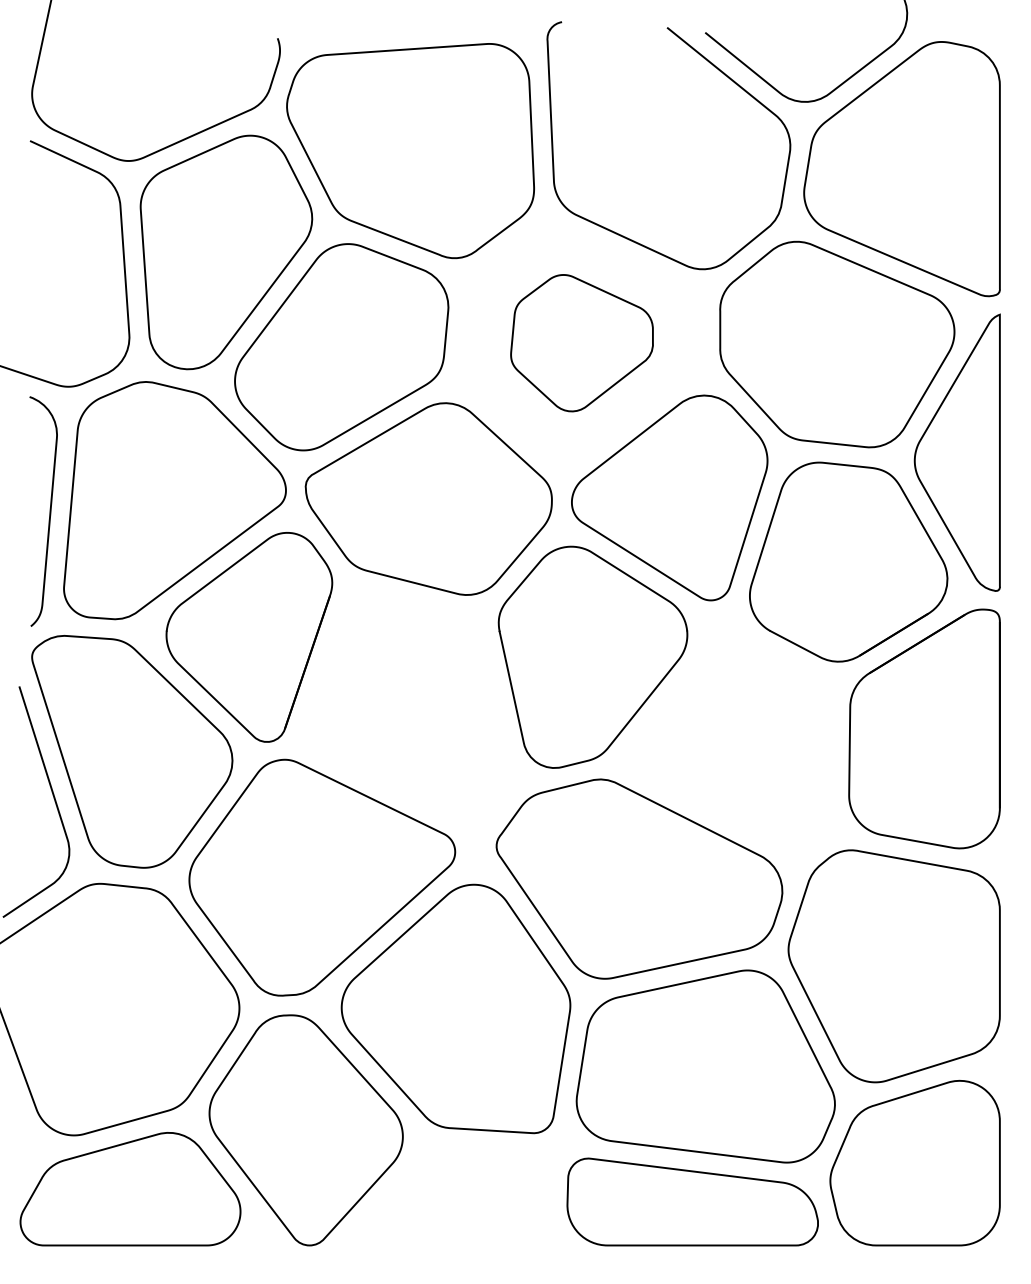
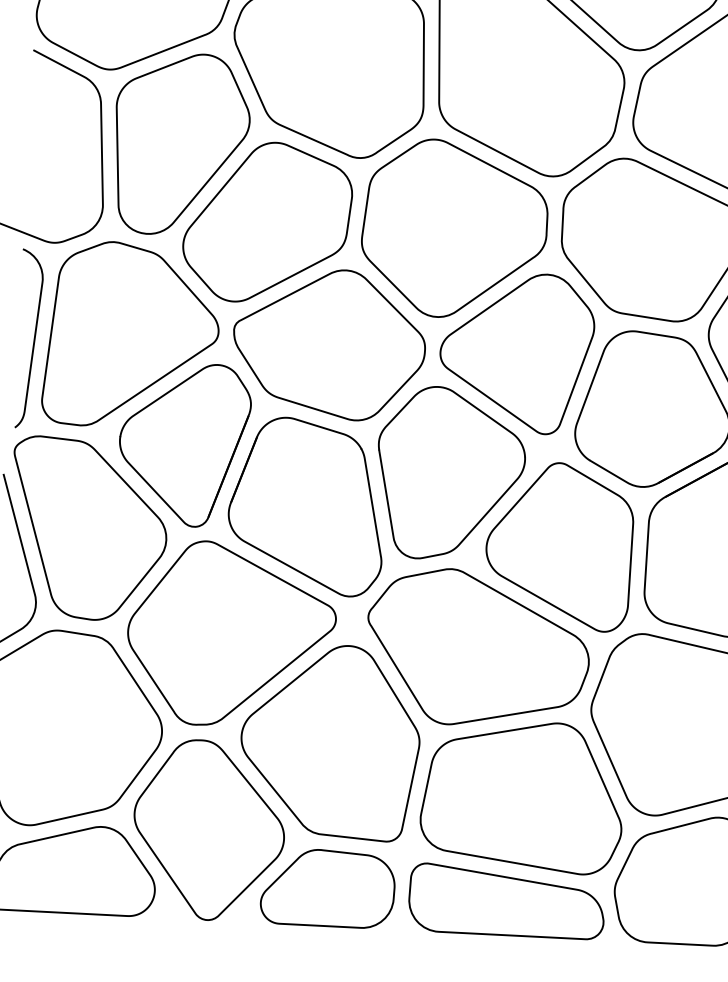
part: (581, 342) -> (454, 228), size x1.67
part: (409, 708) -> (306, 506), added
part: (736, 742) -> (559, 545), added
part: (462, 1196) -> (328, 888), added

